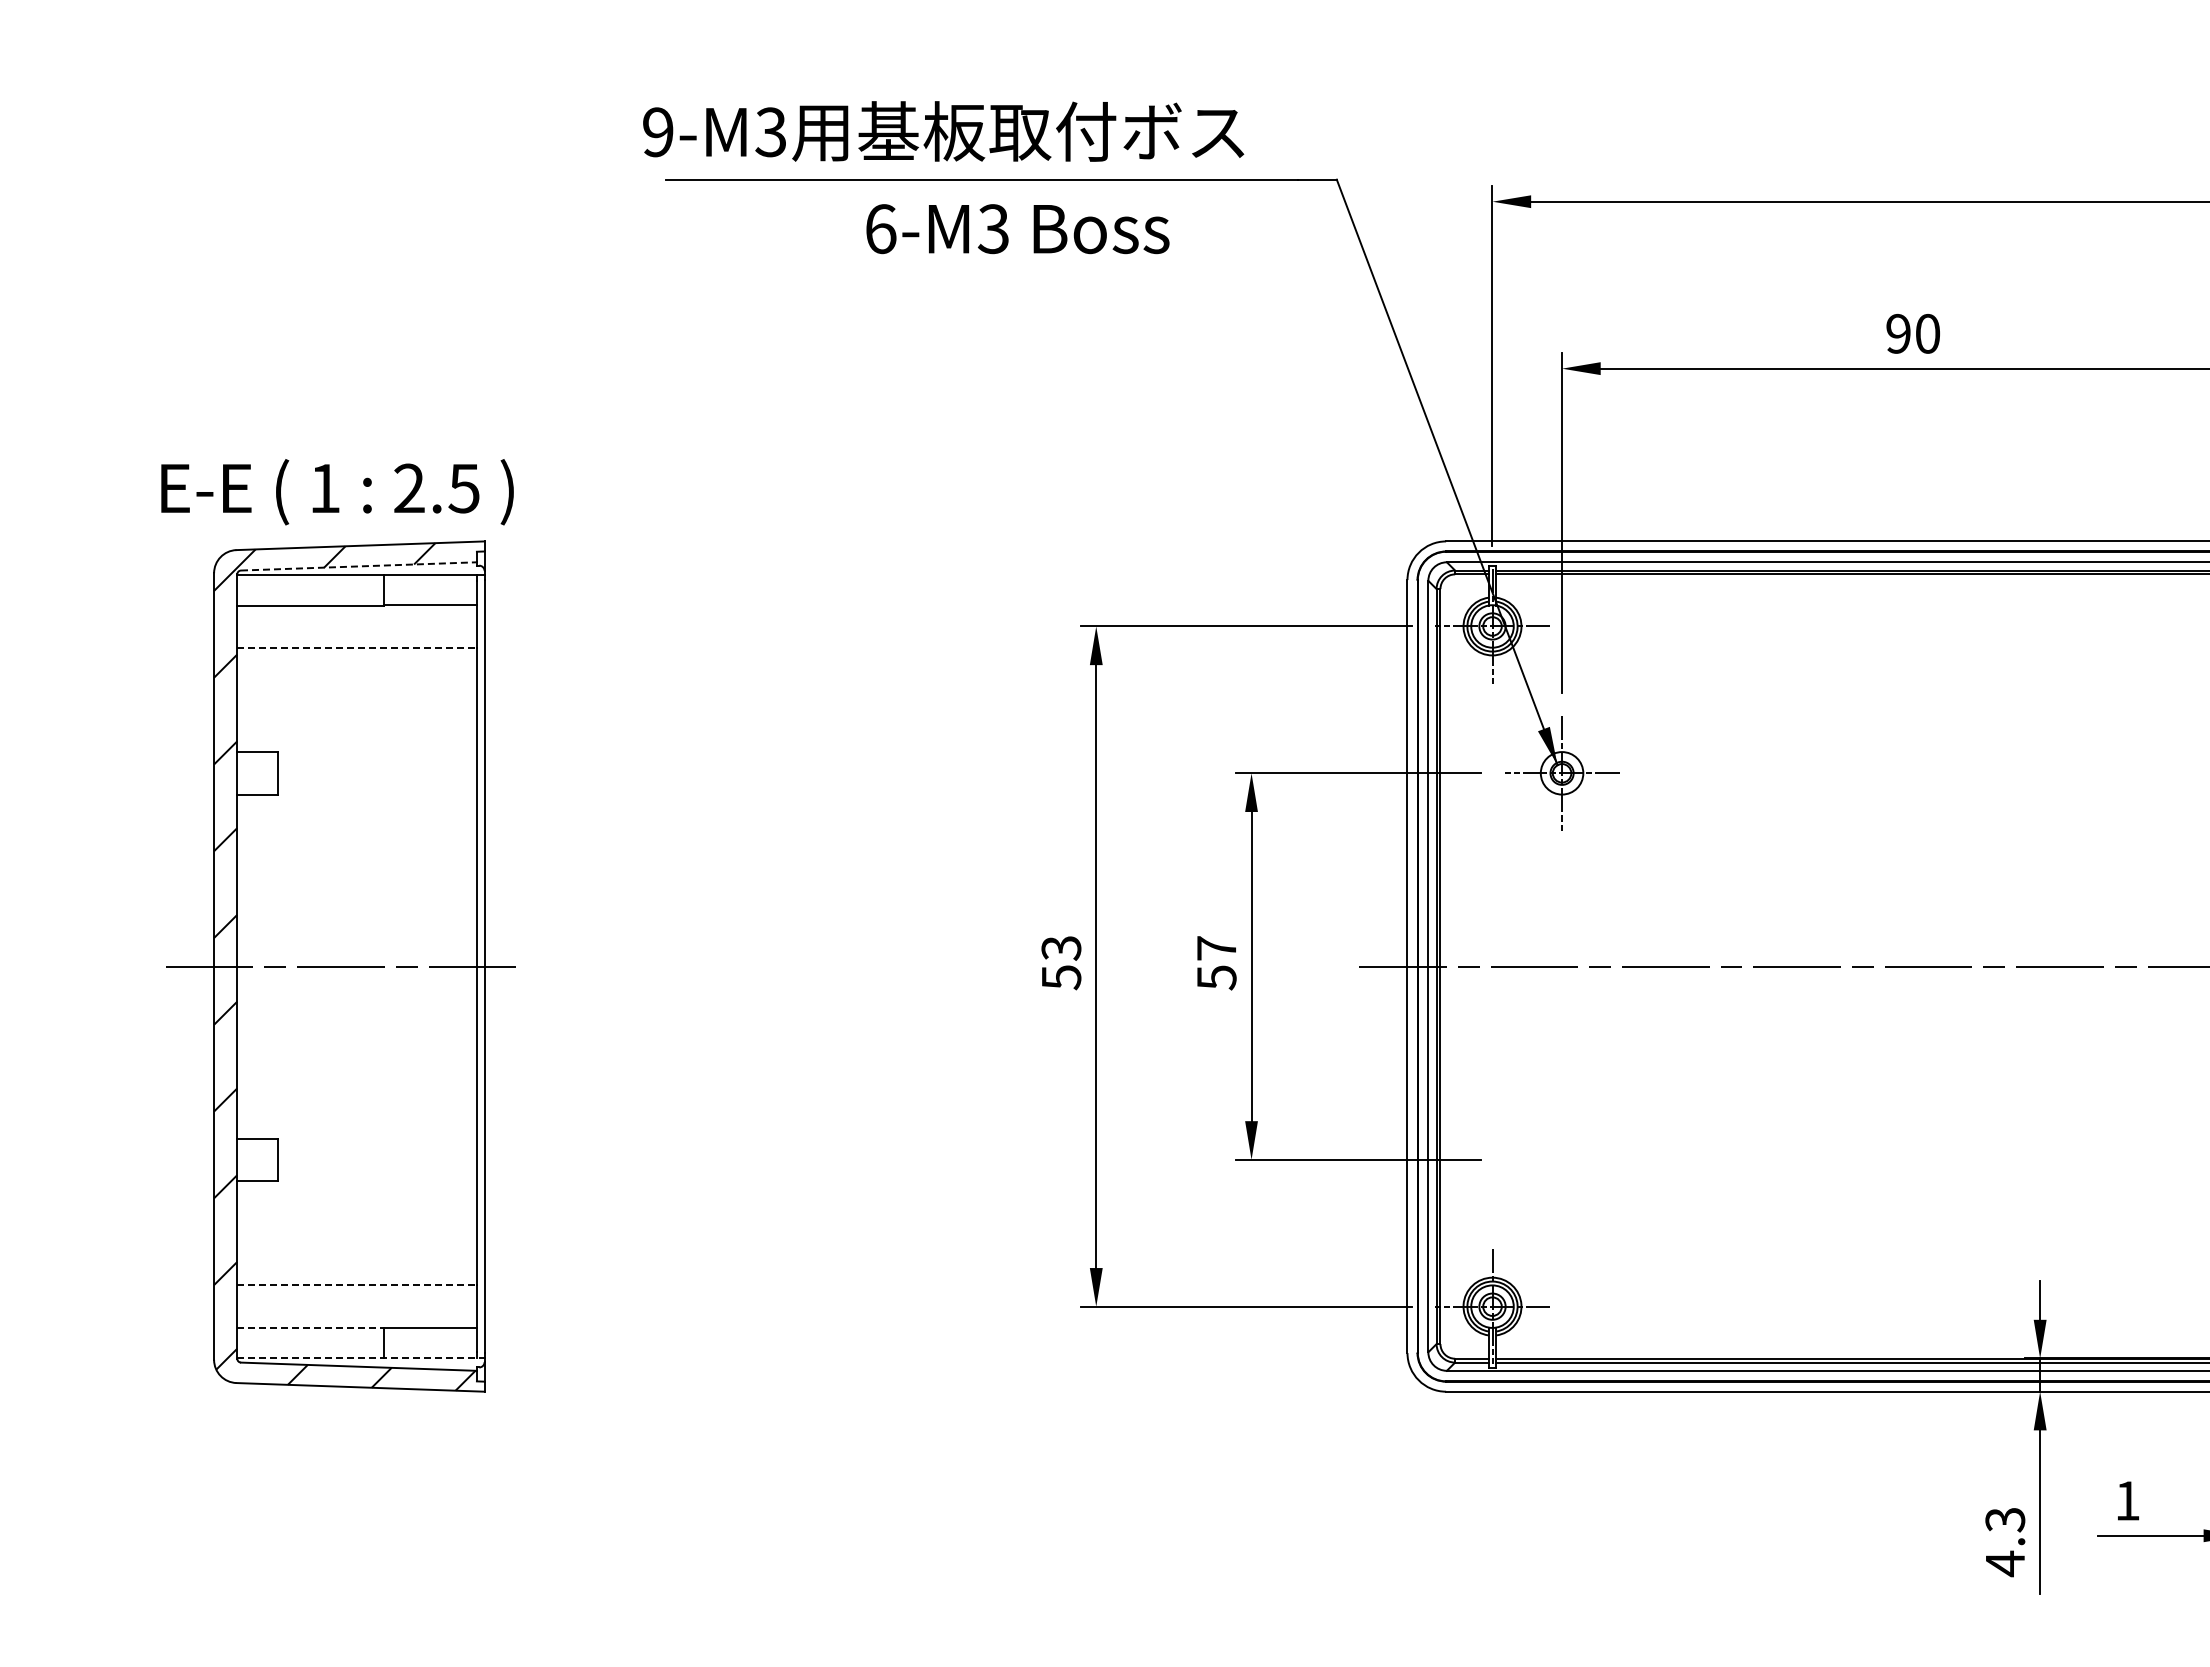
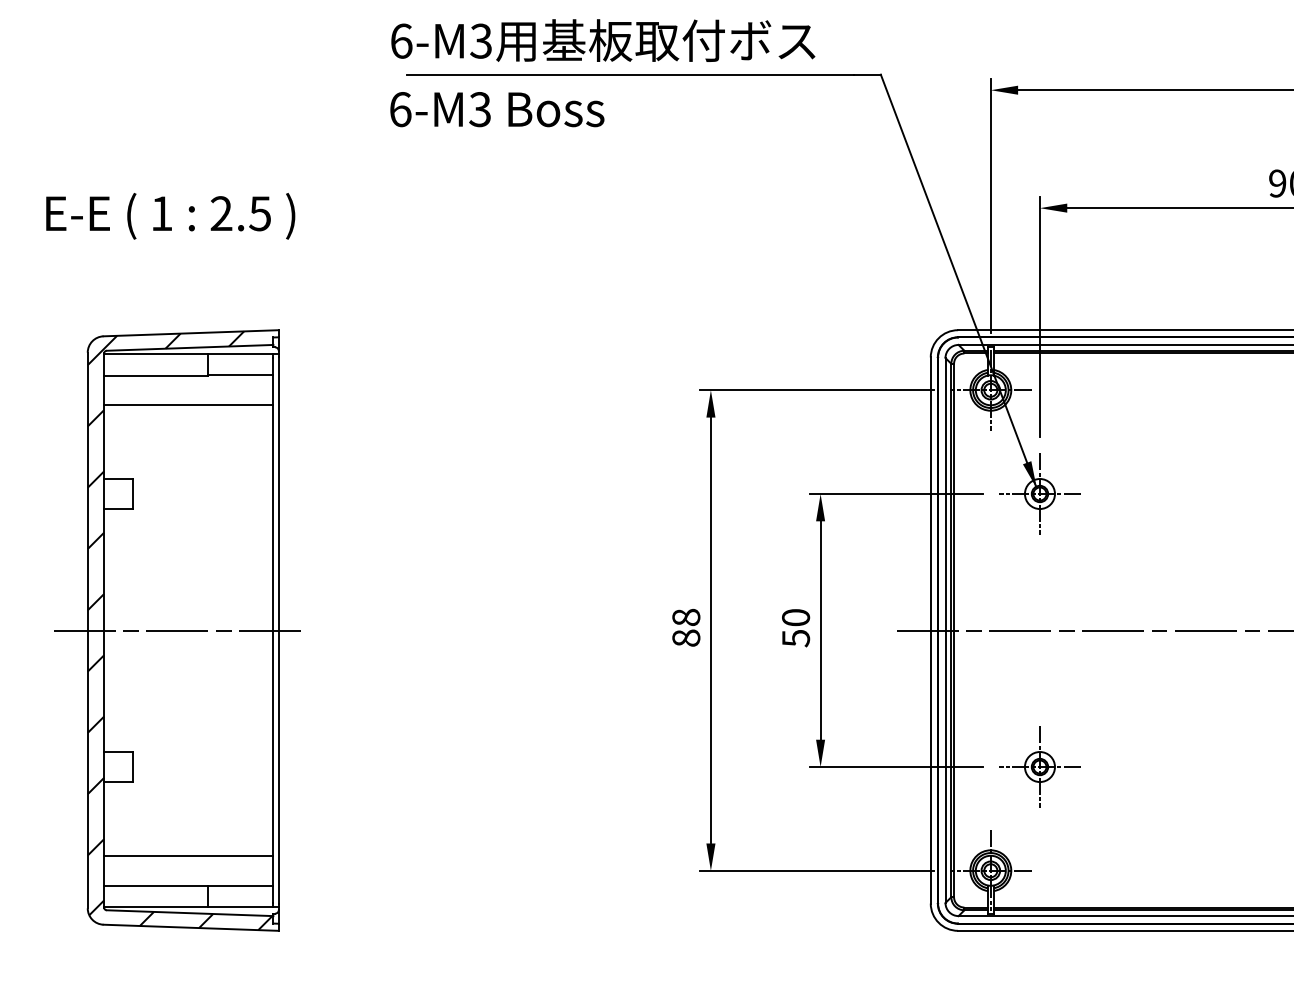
text: (658, 132) -> (401, 41), 9-M3 -> 6-M3
text: (1017, 229) -> (497, 109), moved
text: (337, 492) -> (170, 216), moved
line: (359, 566) -> (190, 347), dashed -> solid
line: (357, 647) -> (189, 405), dashed -> solid
text: (1216, 948) -> (795, 617), 57 -> 50
text: (1061, 963) -> (686, 628), 53 -> 88
part: (1562, 1159) -> (1040, 766), added
line: (357, 1285) -> (189, 855), dashed -> solid
line: (311, 1327) -> (156, 885), dashed -> solid
line: (360, 1358) -> (191, 907), dashed -> solid

